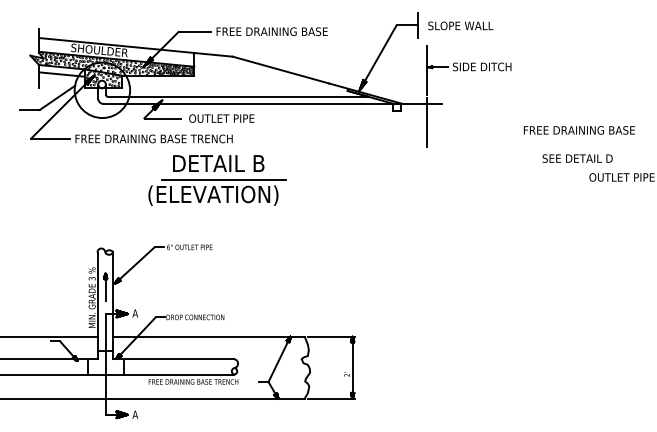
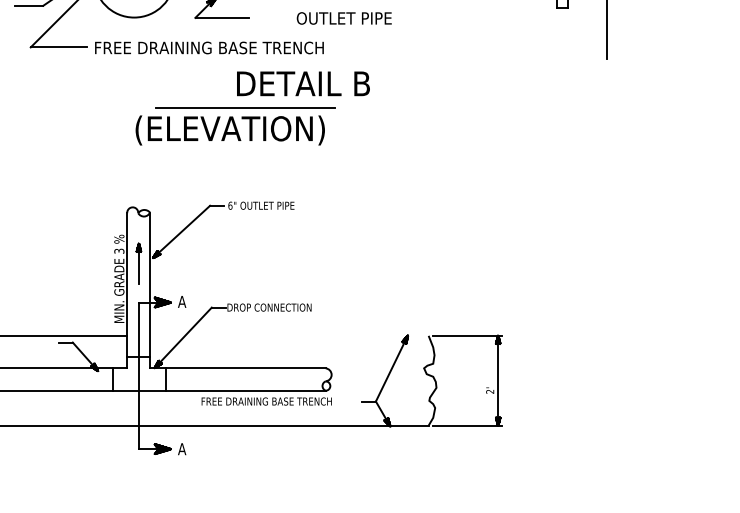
text: (221, 118) -> (343, 18), moved
part: (217, 192) -> (236, 125), moved
line: (208, 336) -> (288, 335), removed

